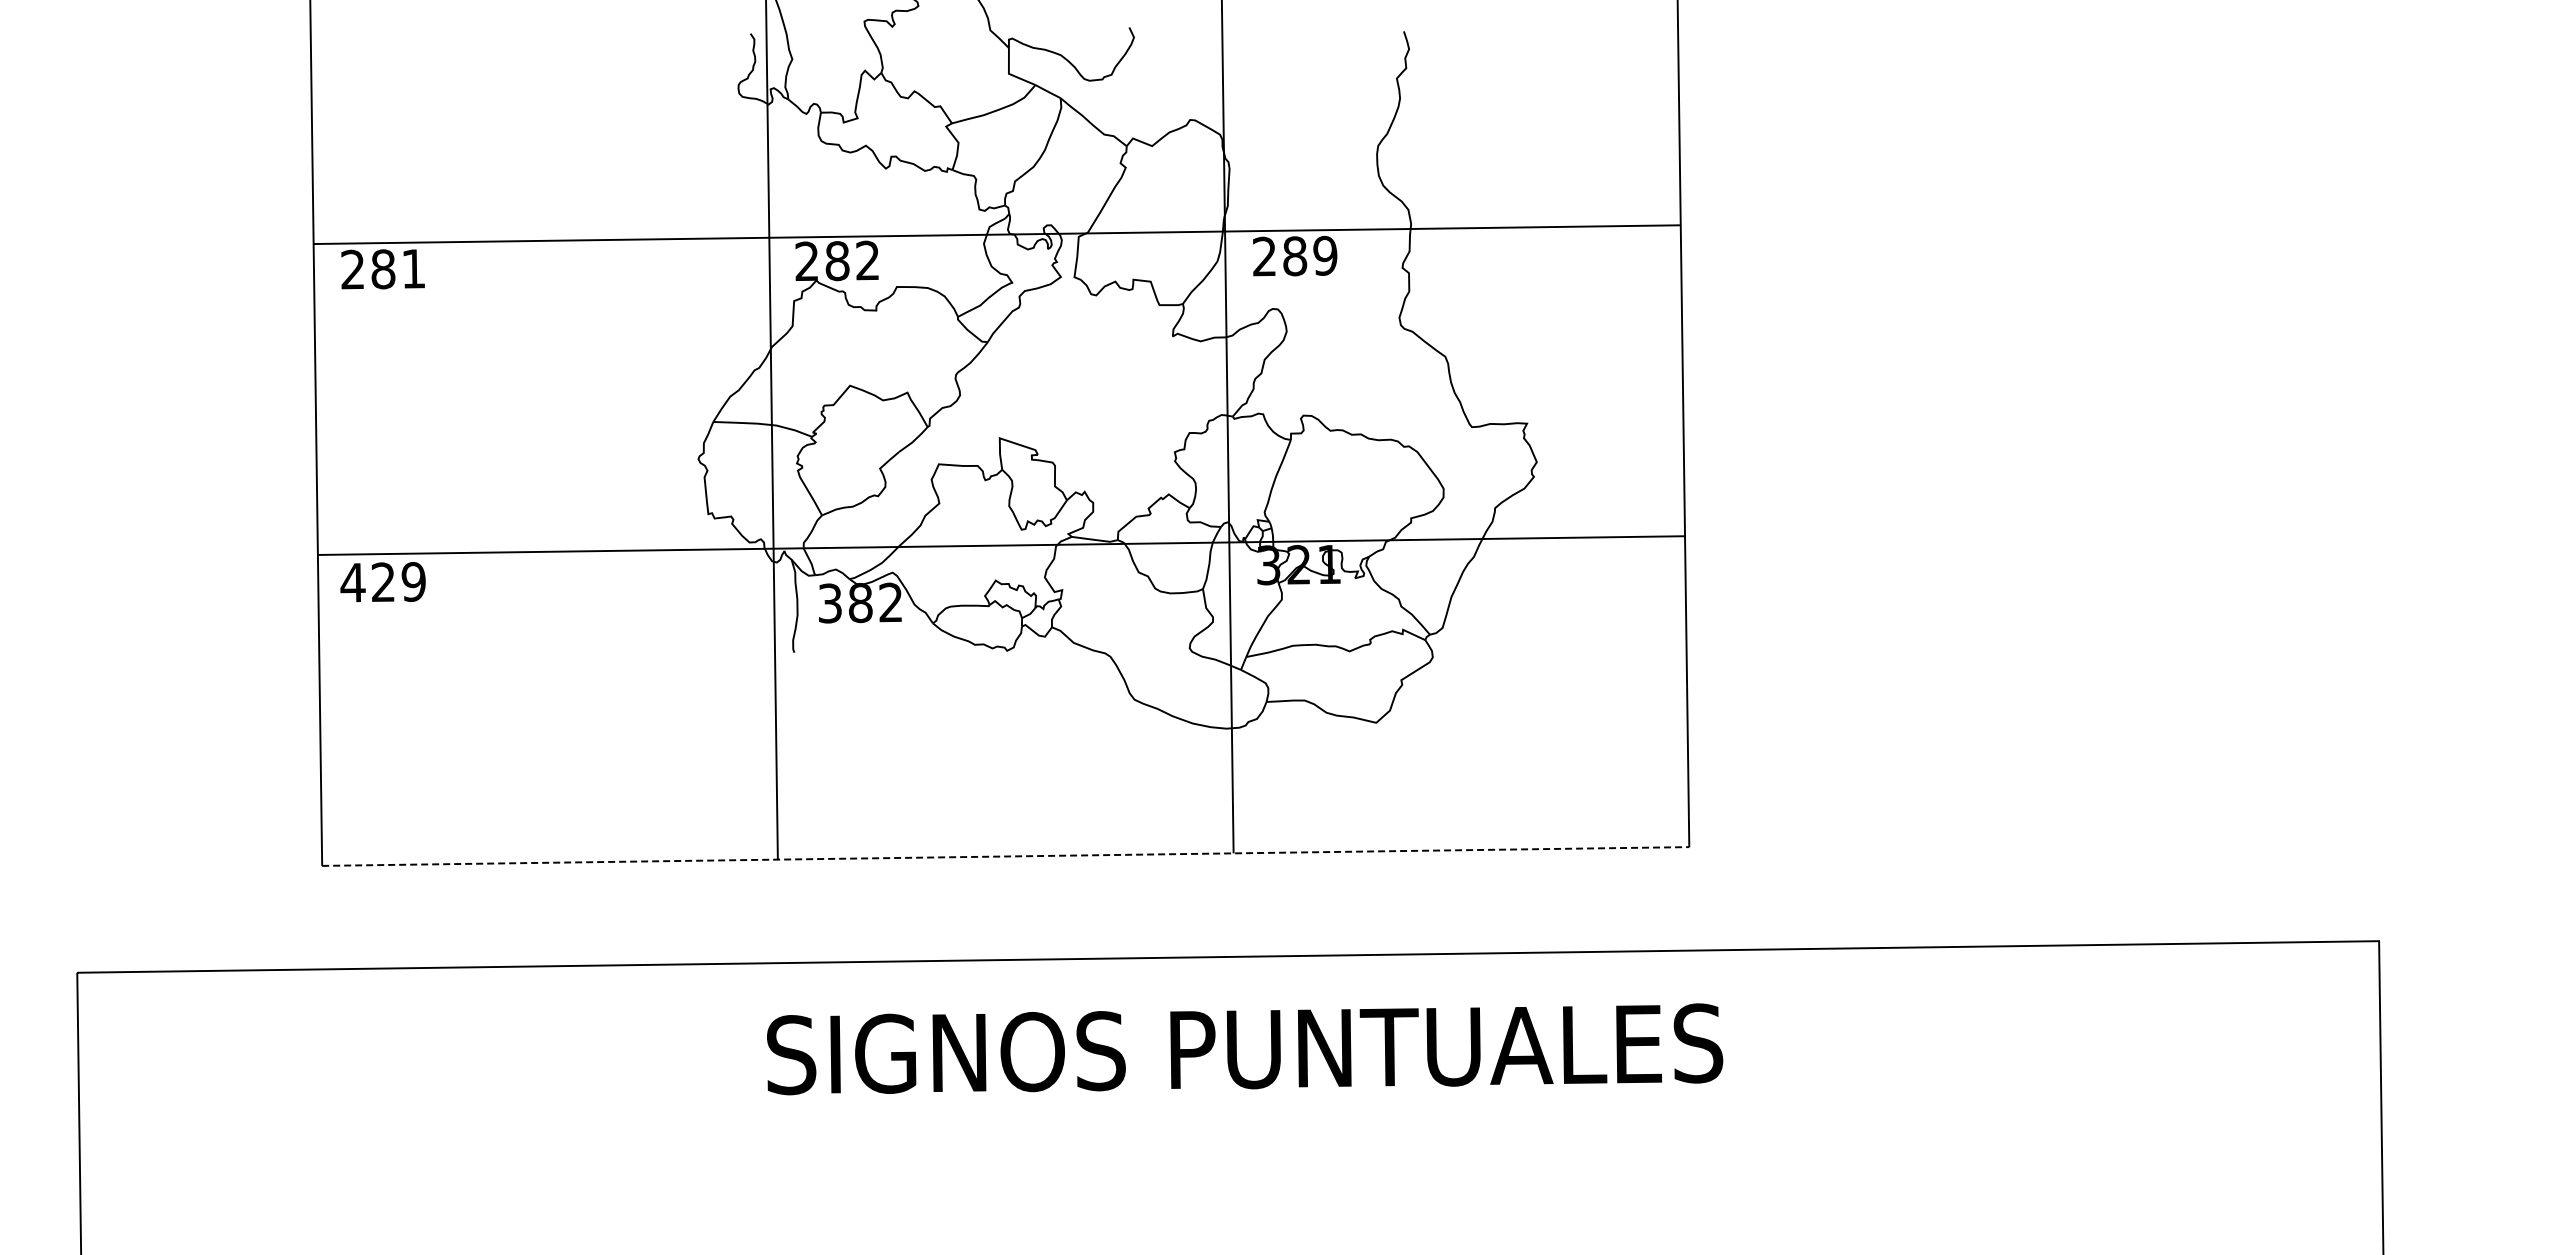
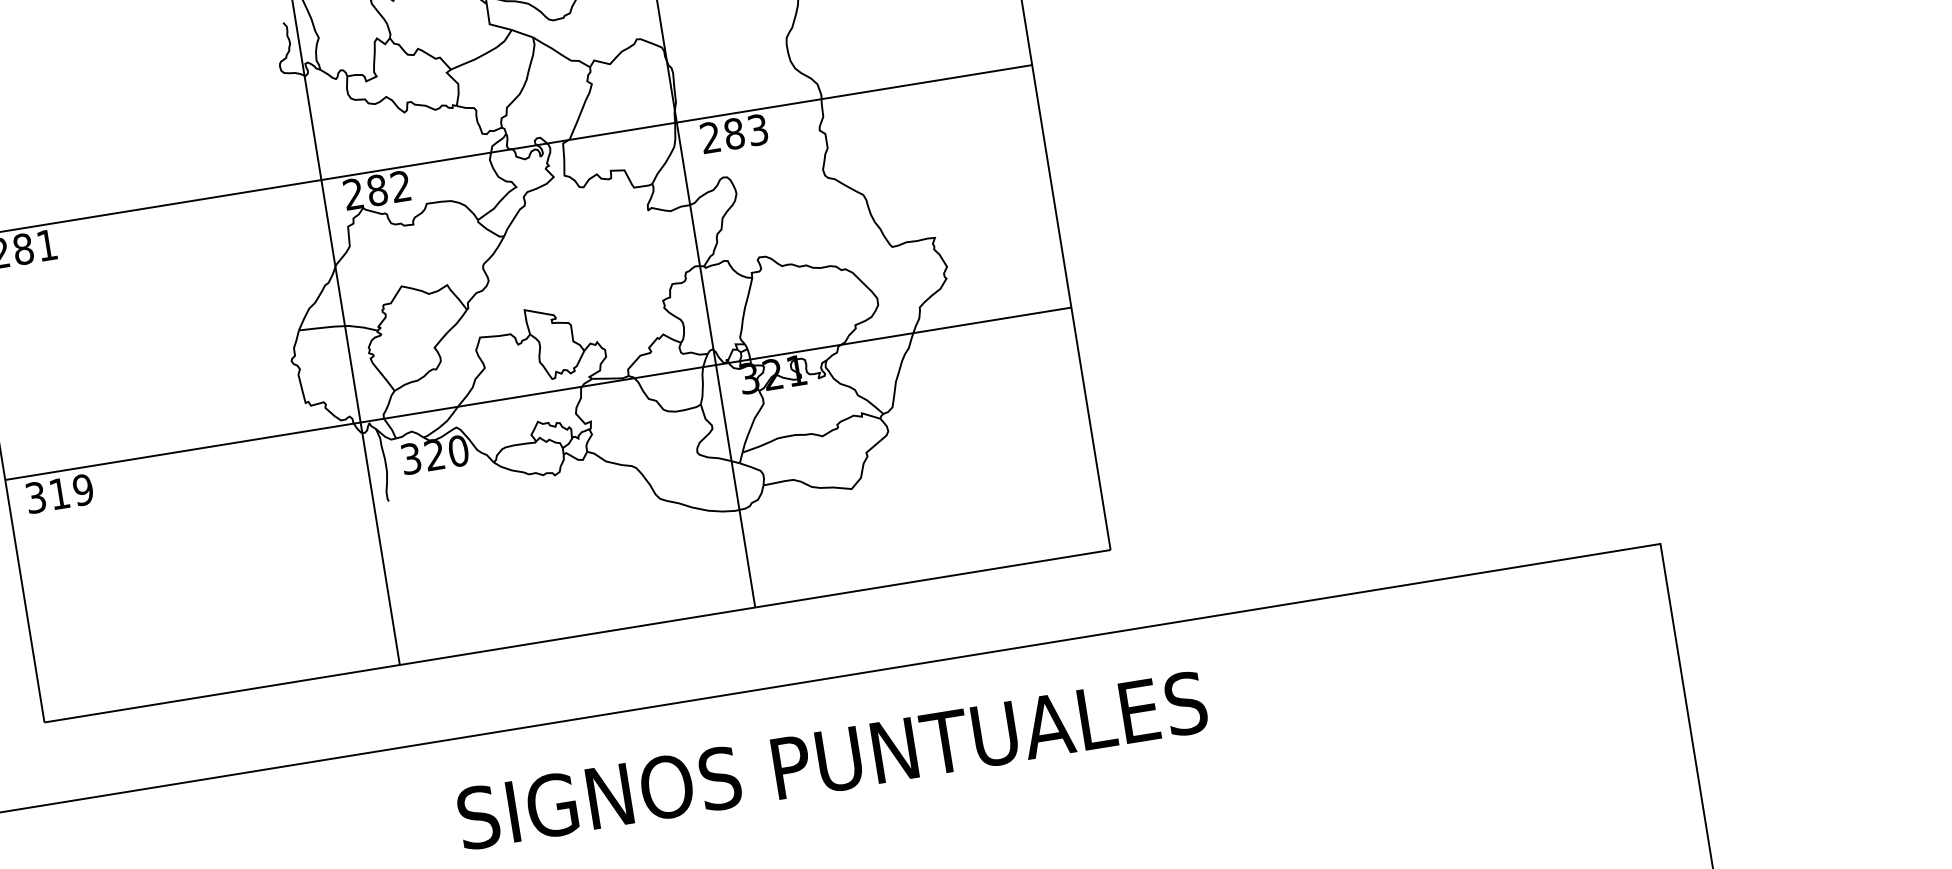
text: (1325, 255) -> (758, 129), 289 -> 283
text: (367, 582) -> (47, 495), 429 -> 319
text: (876, 602) -> (447, 452), 382 -> 320
line: (1005, 856) -> (577, 636), dashed -> solid
text: (1245, 1049) -> (832, 760), moved

